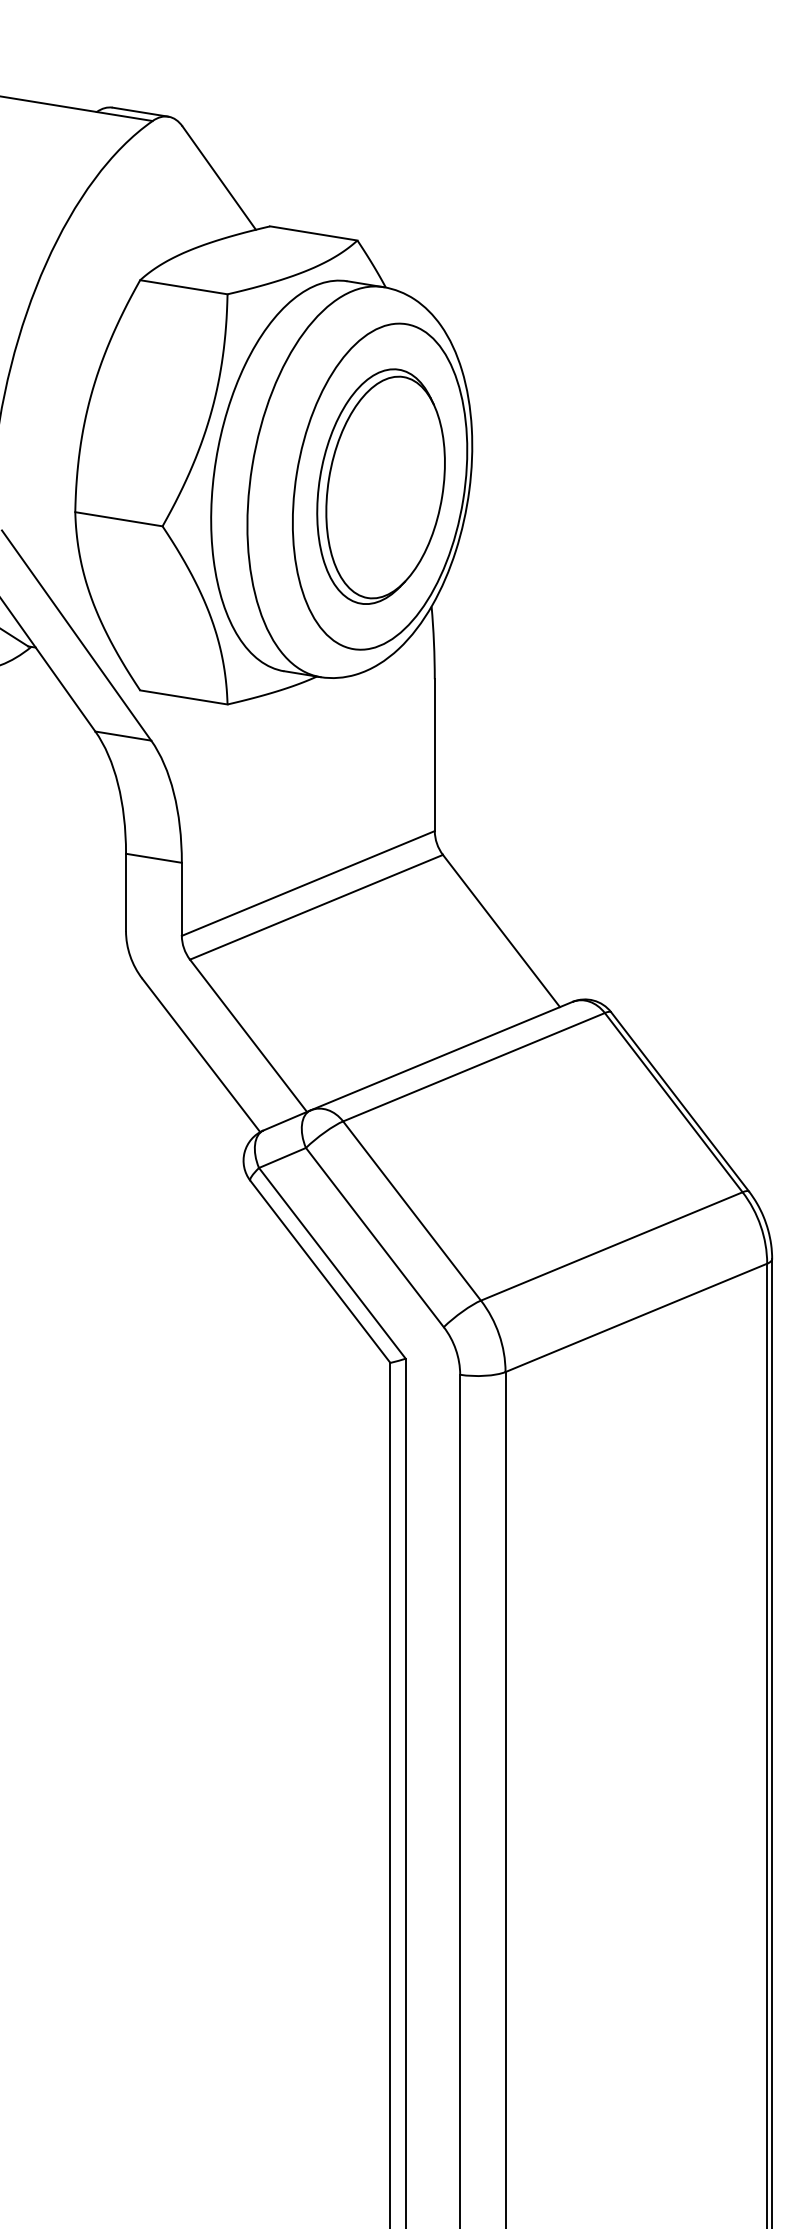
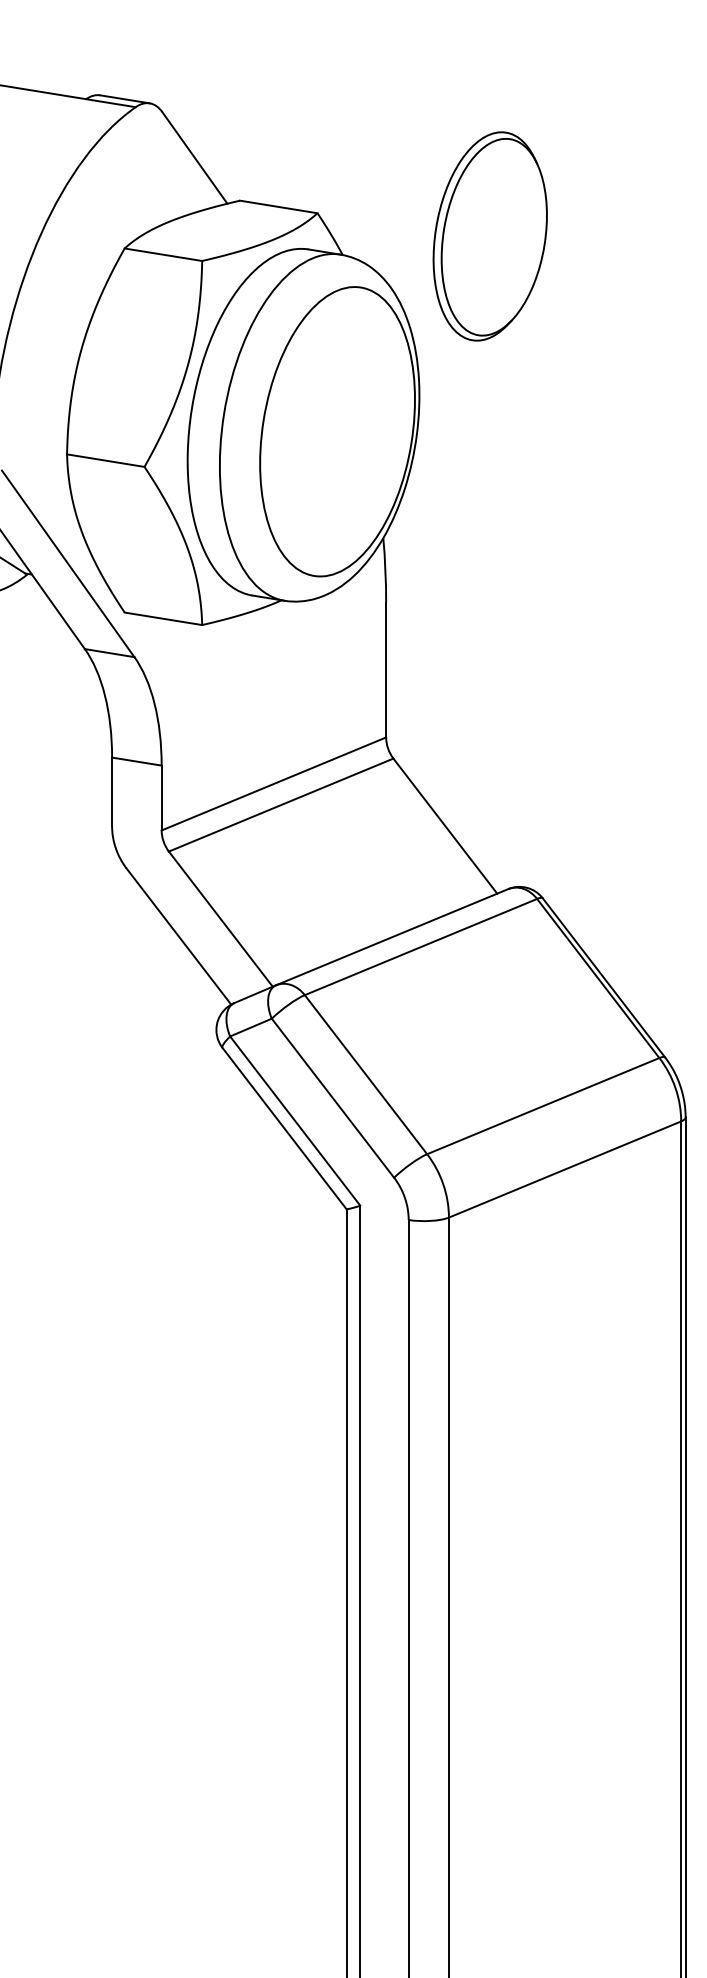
part: (380, 486) -> (489, 236), moved

